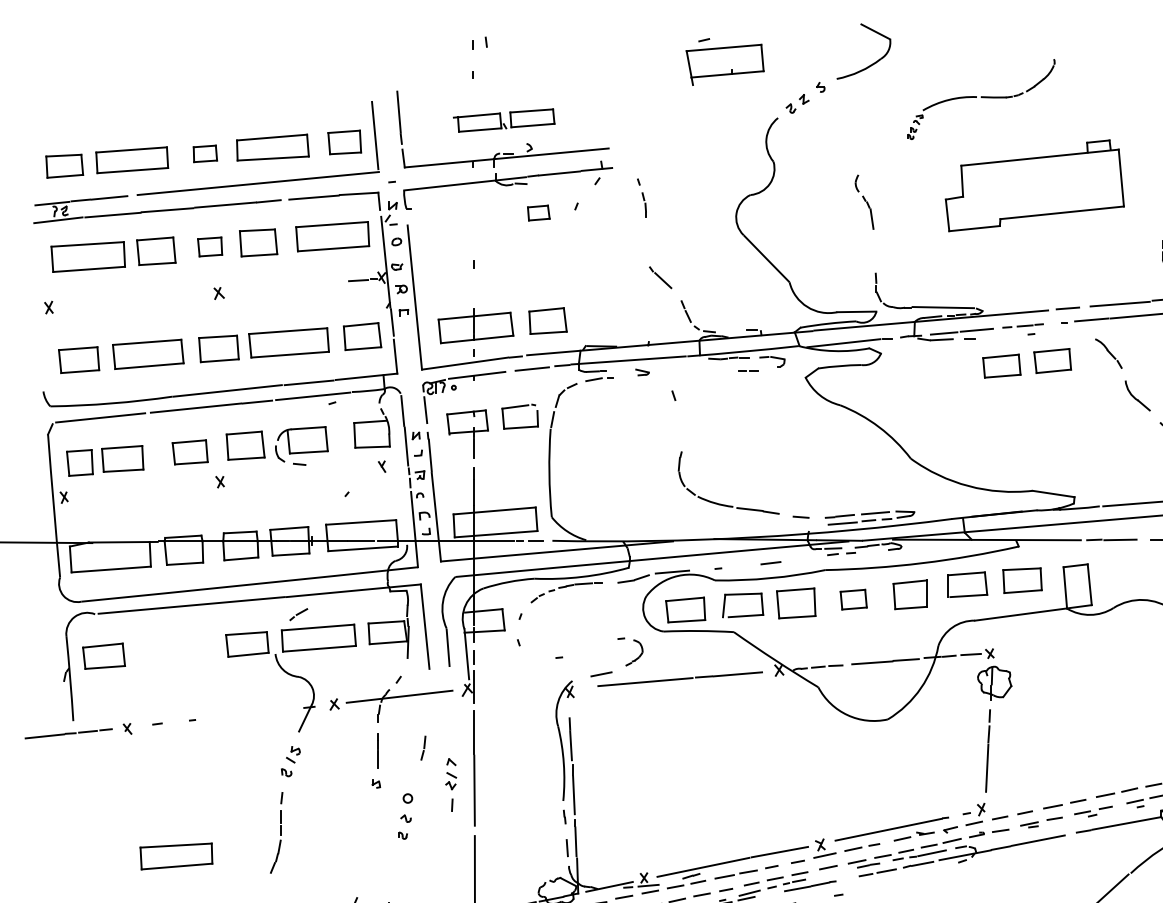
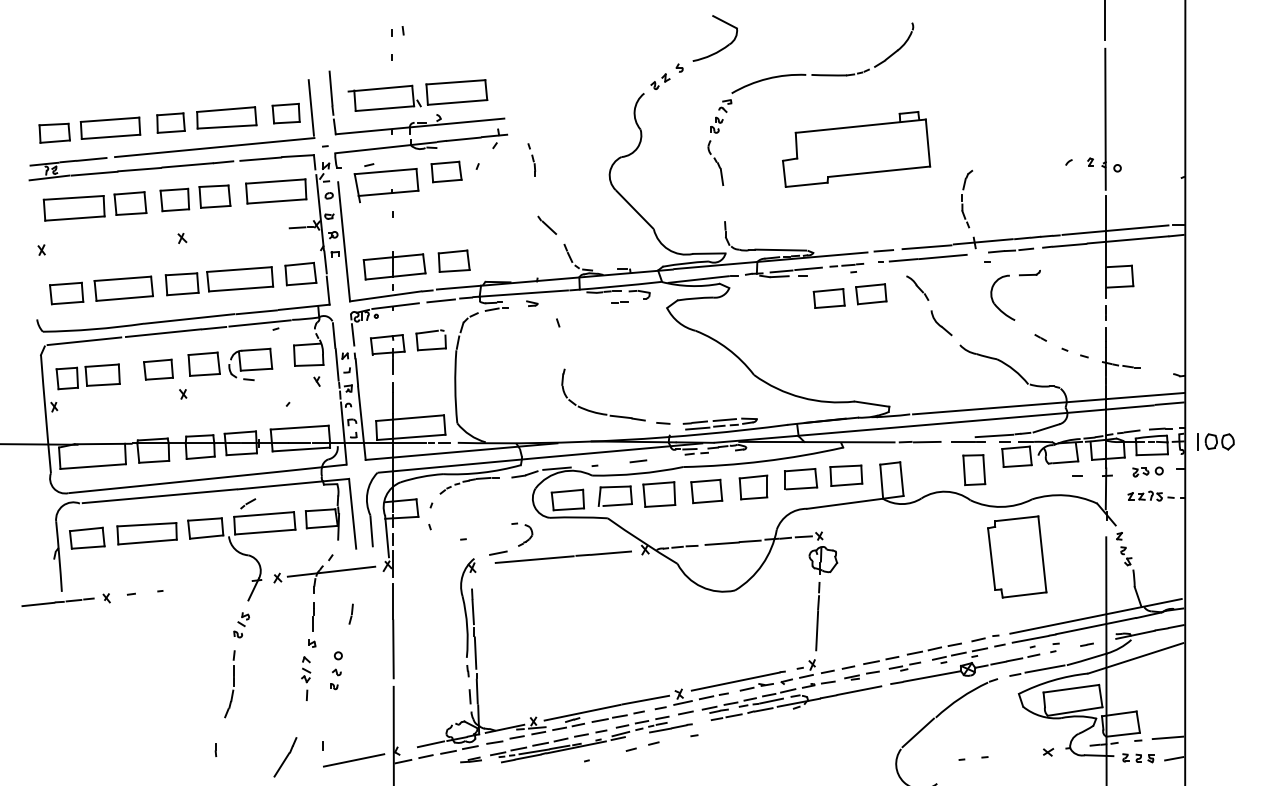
part: (725, 62) -> (386, 183), moved
part: (981, 98) -> (812, 77), size x1.67
part: (503, 120) -> (417, 95), size x1.67
part: (204, 153) -> (170, 122), size x1.43
part: (538, 212) -> (446, 171), size x1.67
part: (209, 246) -> (174, 199), size x1.43
part: (853, 599) -> (706, 491), size x1.43
part: (451, 784) -> (306, 678), moved
part: (175, 856) -> (146, 533), moved

